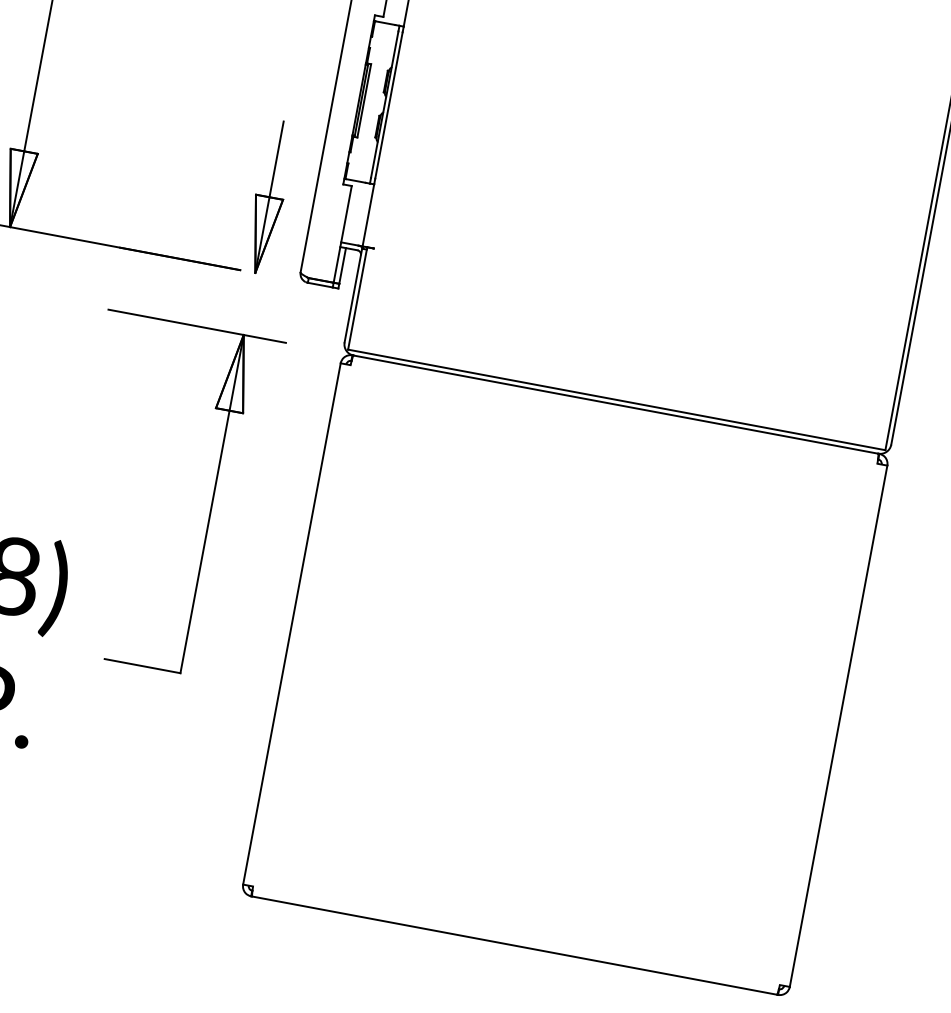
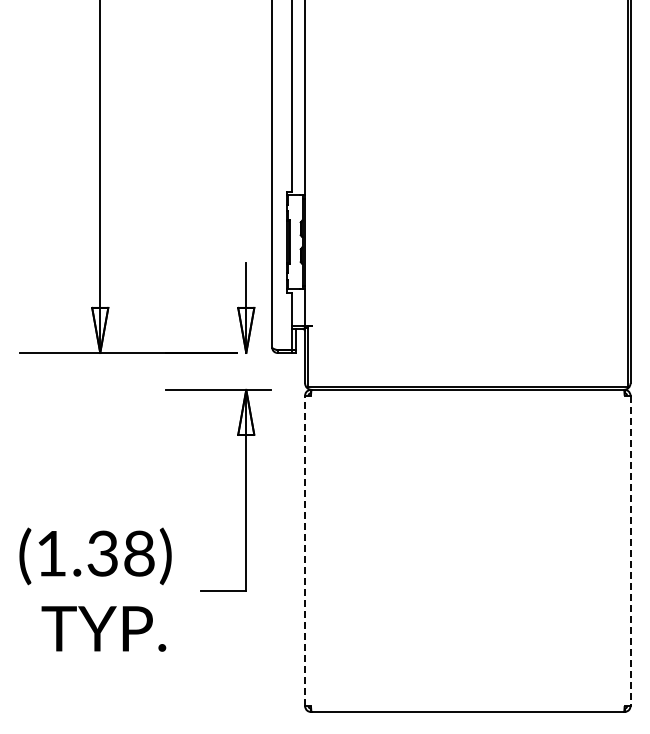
line: (292, 623) -> (305, 550), solid -> dashed
line: (838, 727) -> (630, 551), solid -> dashed

